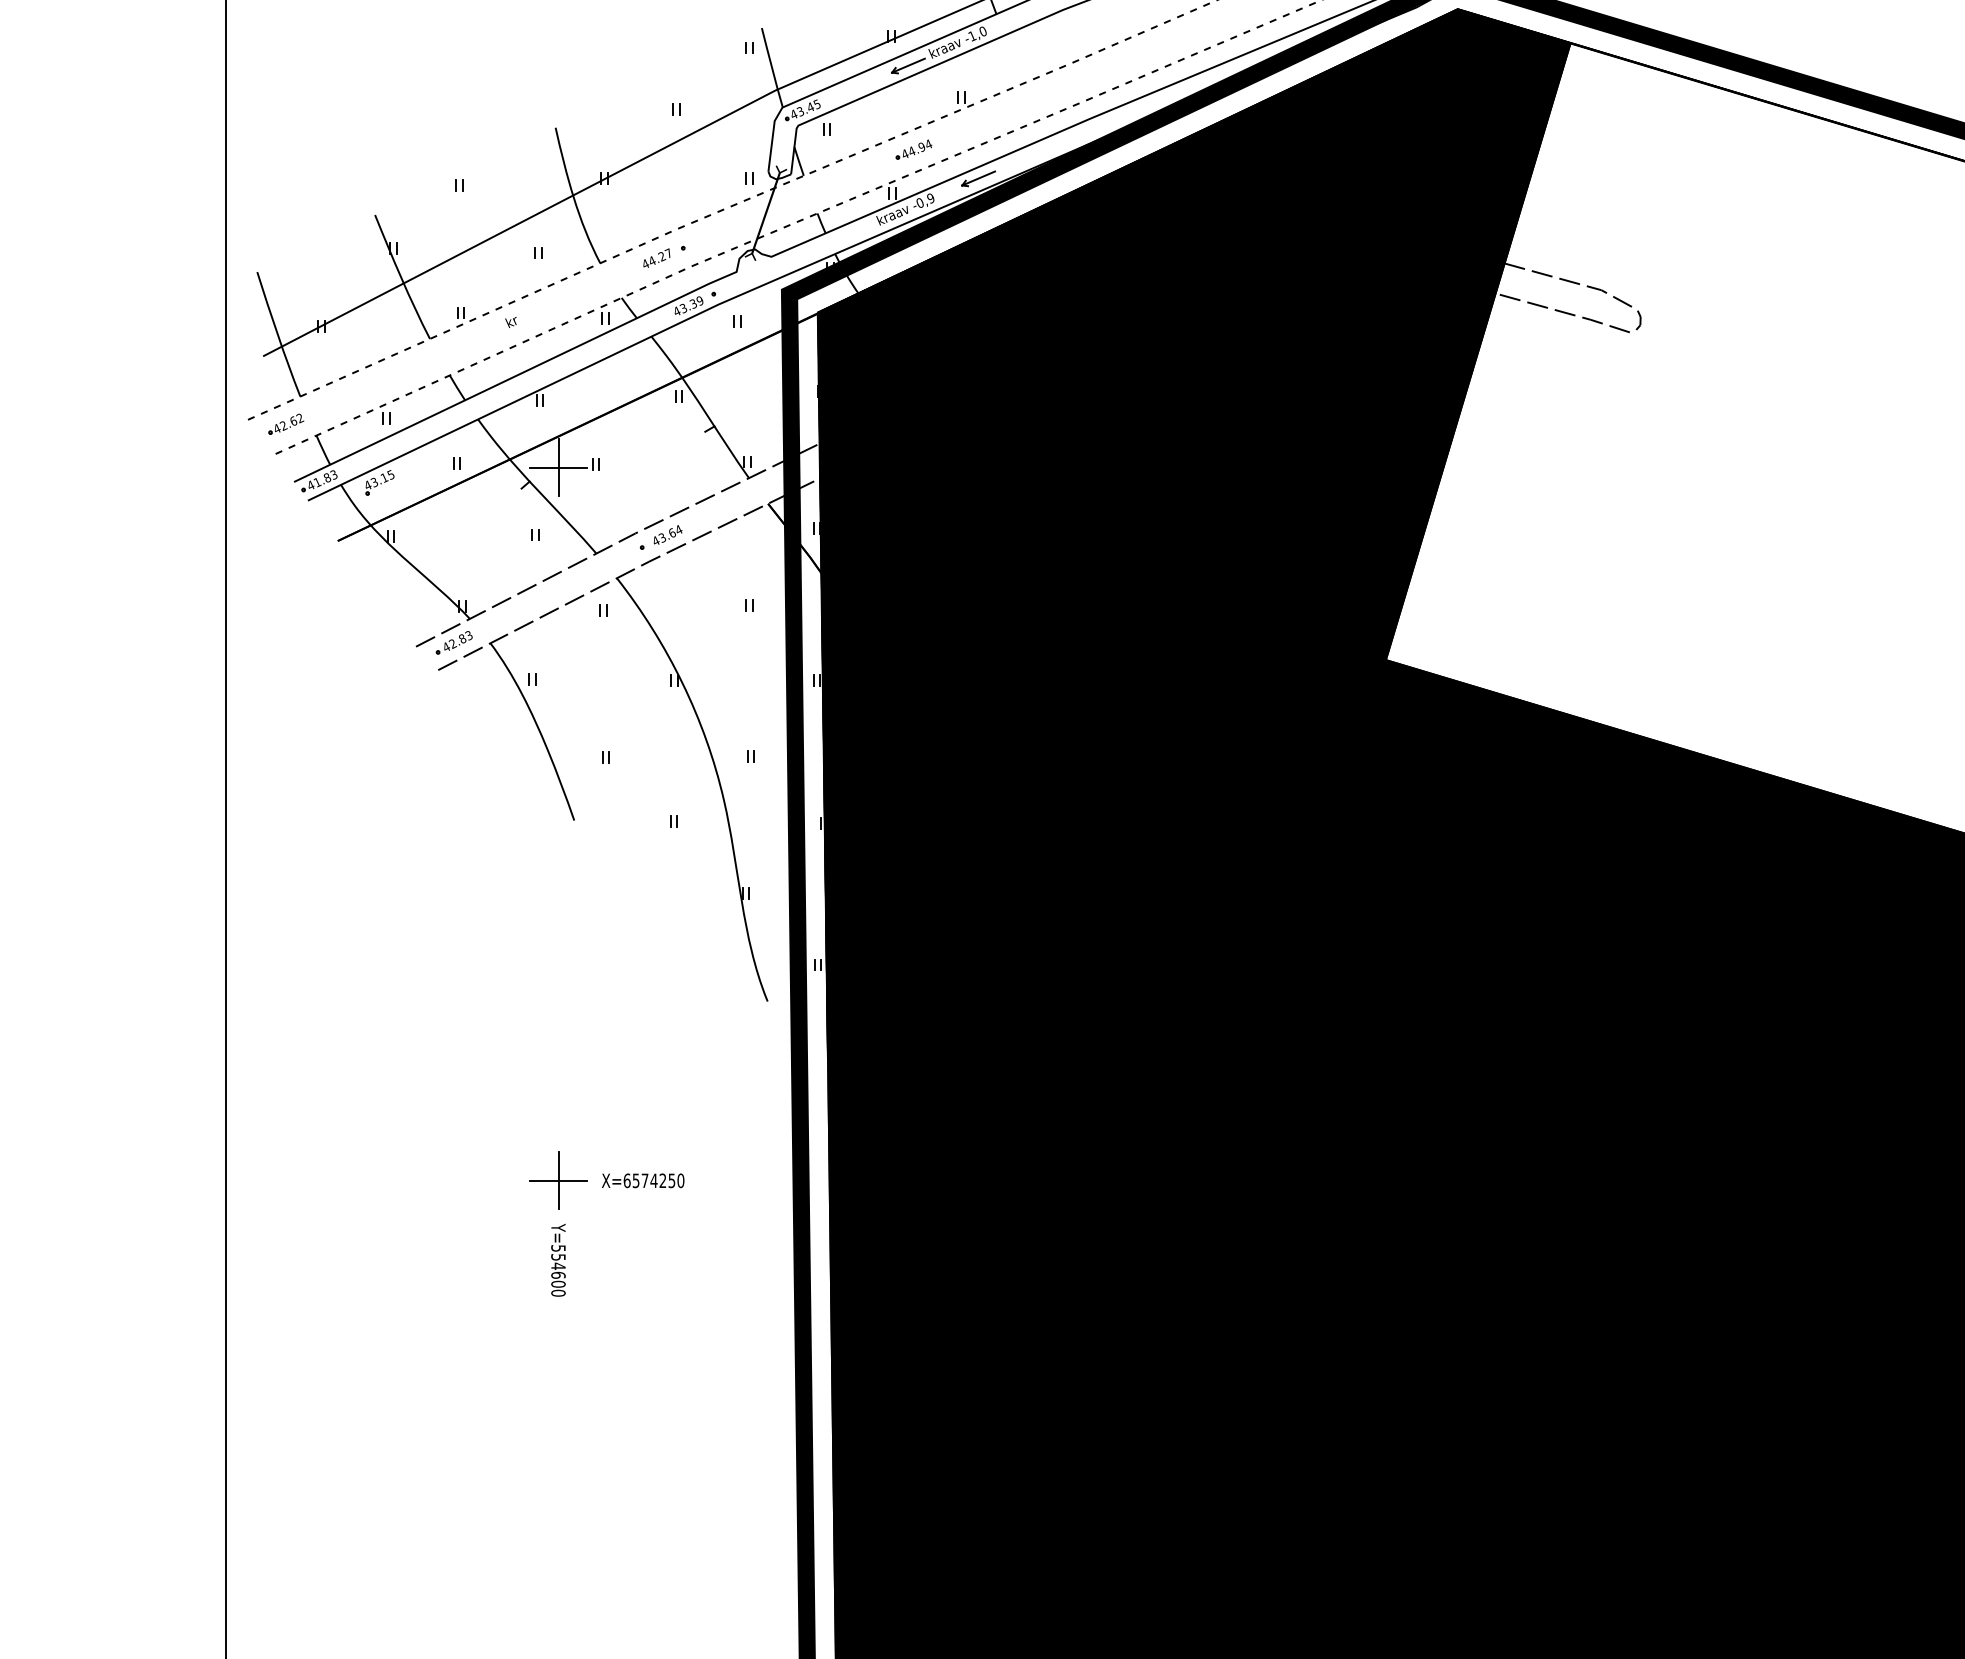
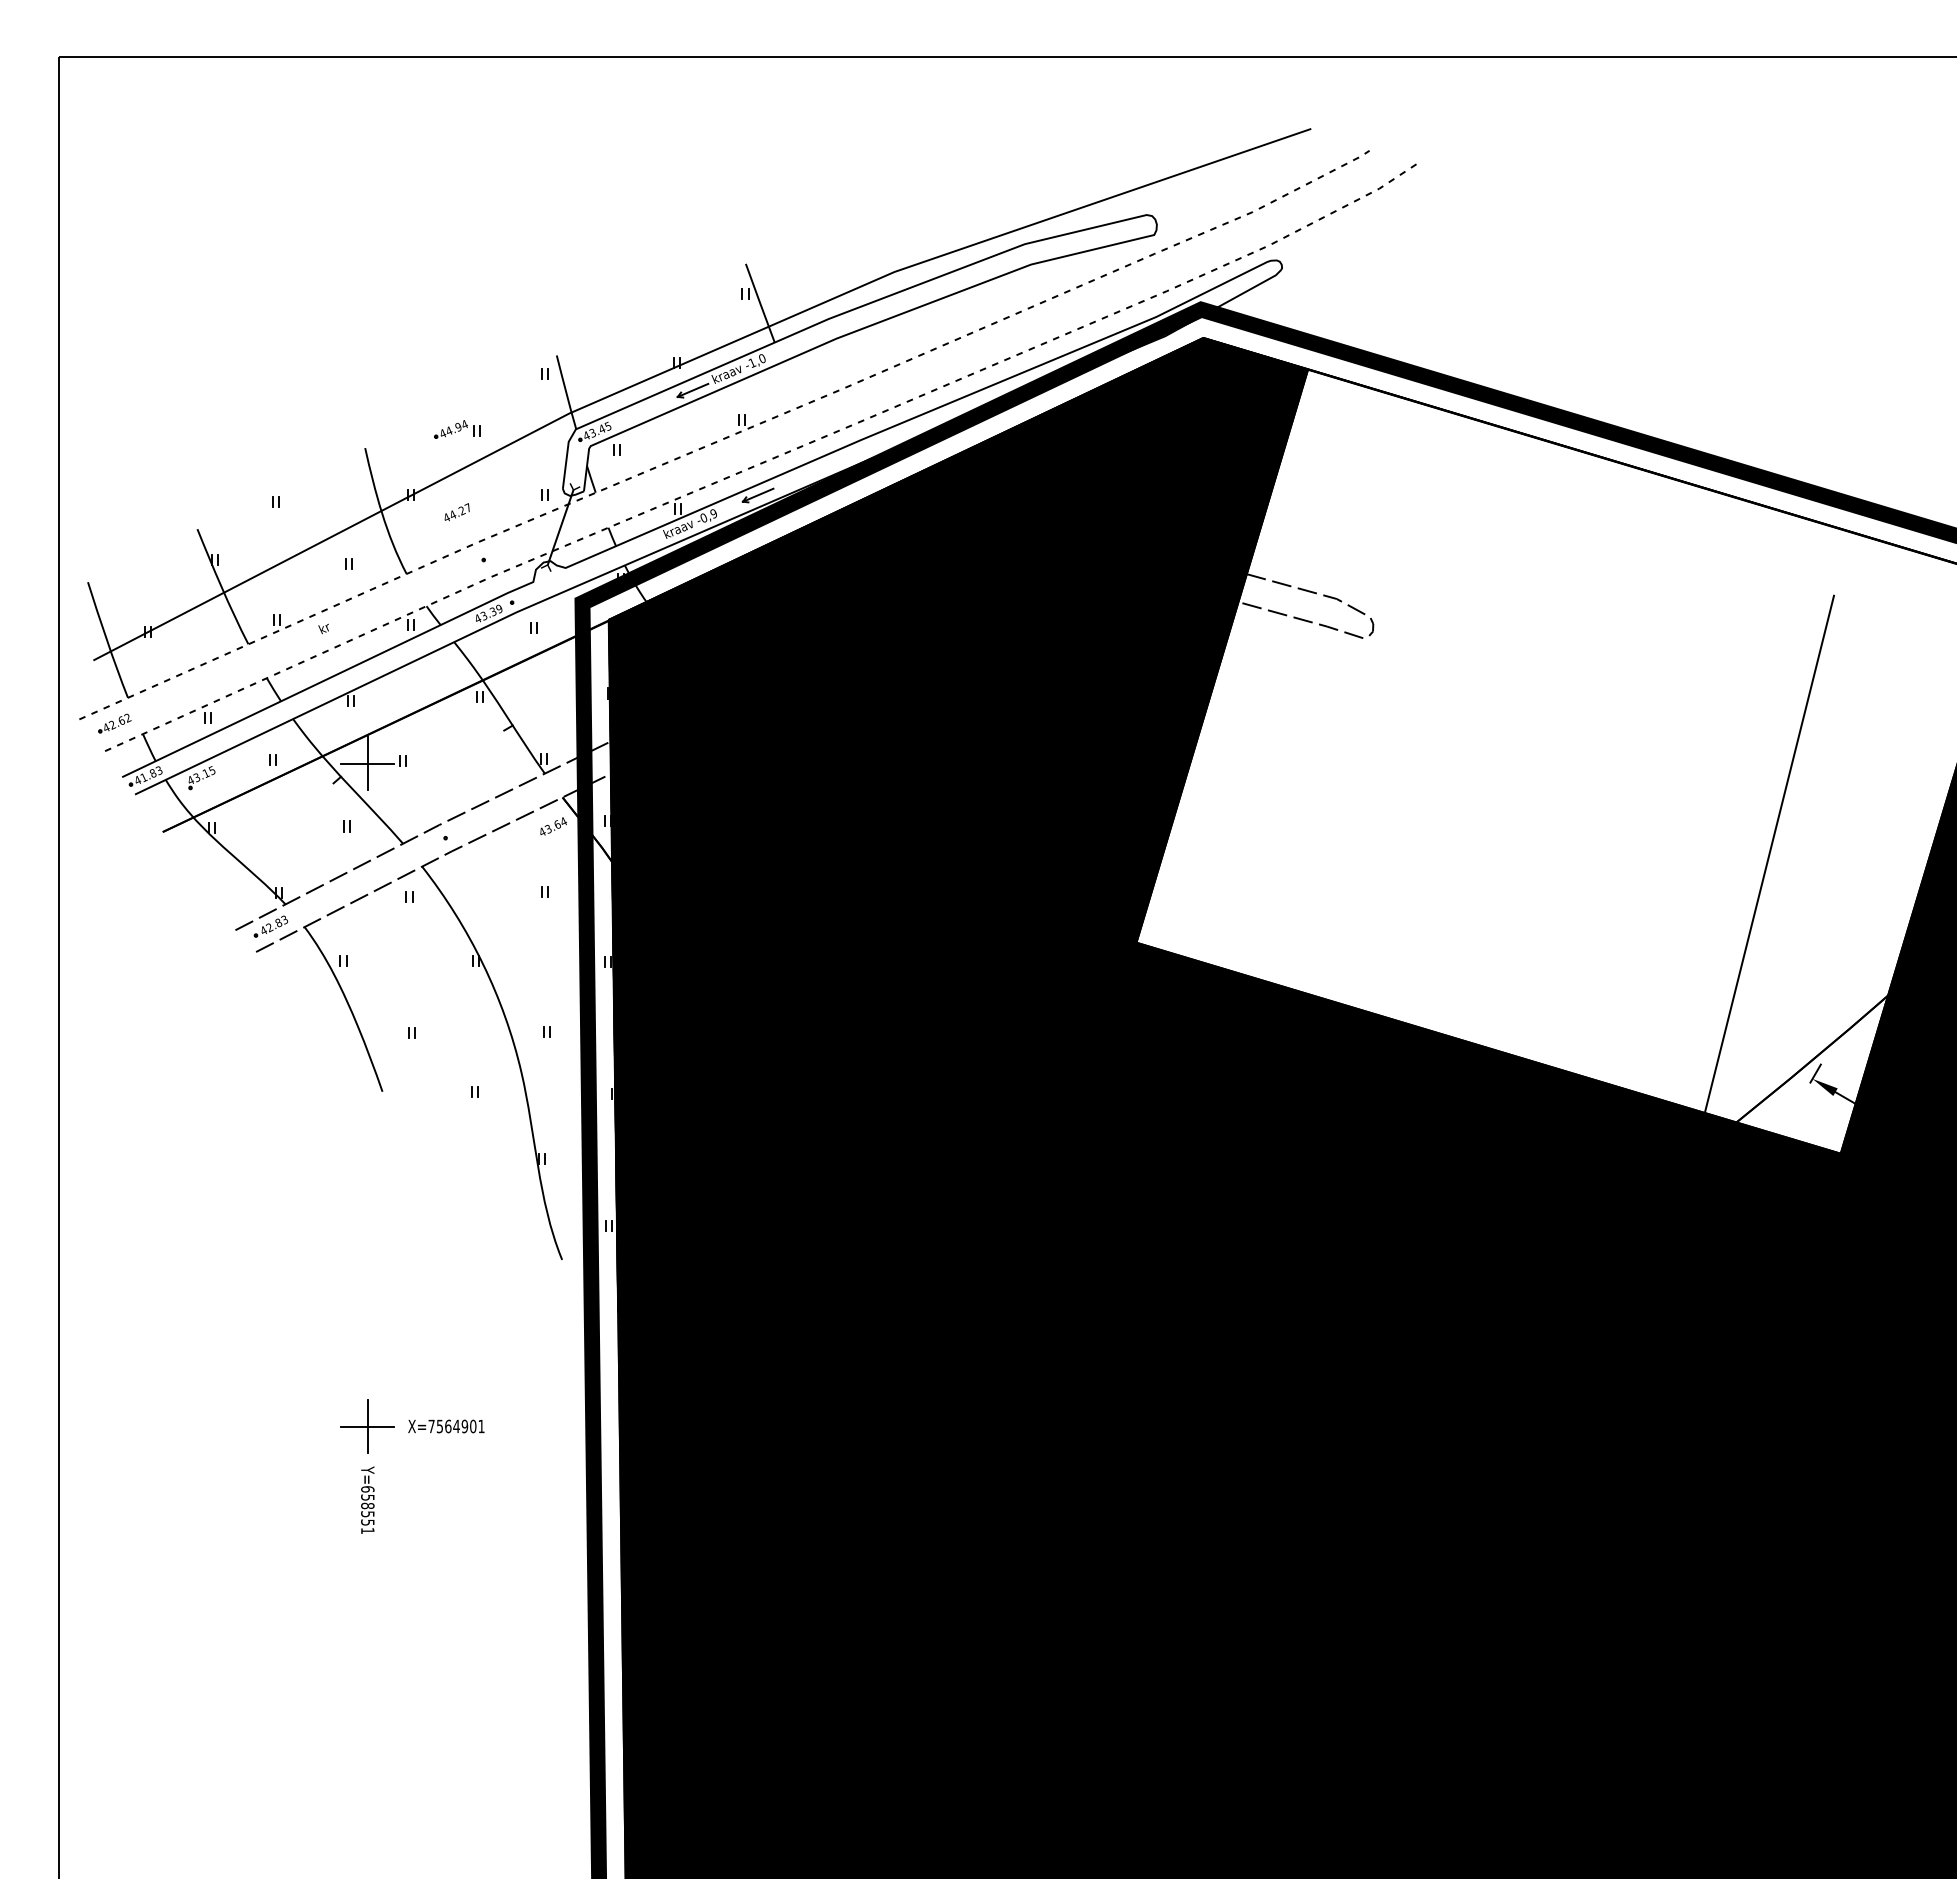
part: (913, 149) -> (450, 429), moved
text: (656, 258) -> (456, 512), moved
text: (667, 535) -> (553, 826), moved
text: (653, 1180) -> (456, 1426), X=6574250 -> X=7564901
text: (558, 1271) -> (367, 1510), Y=554600 -> Y=658551

